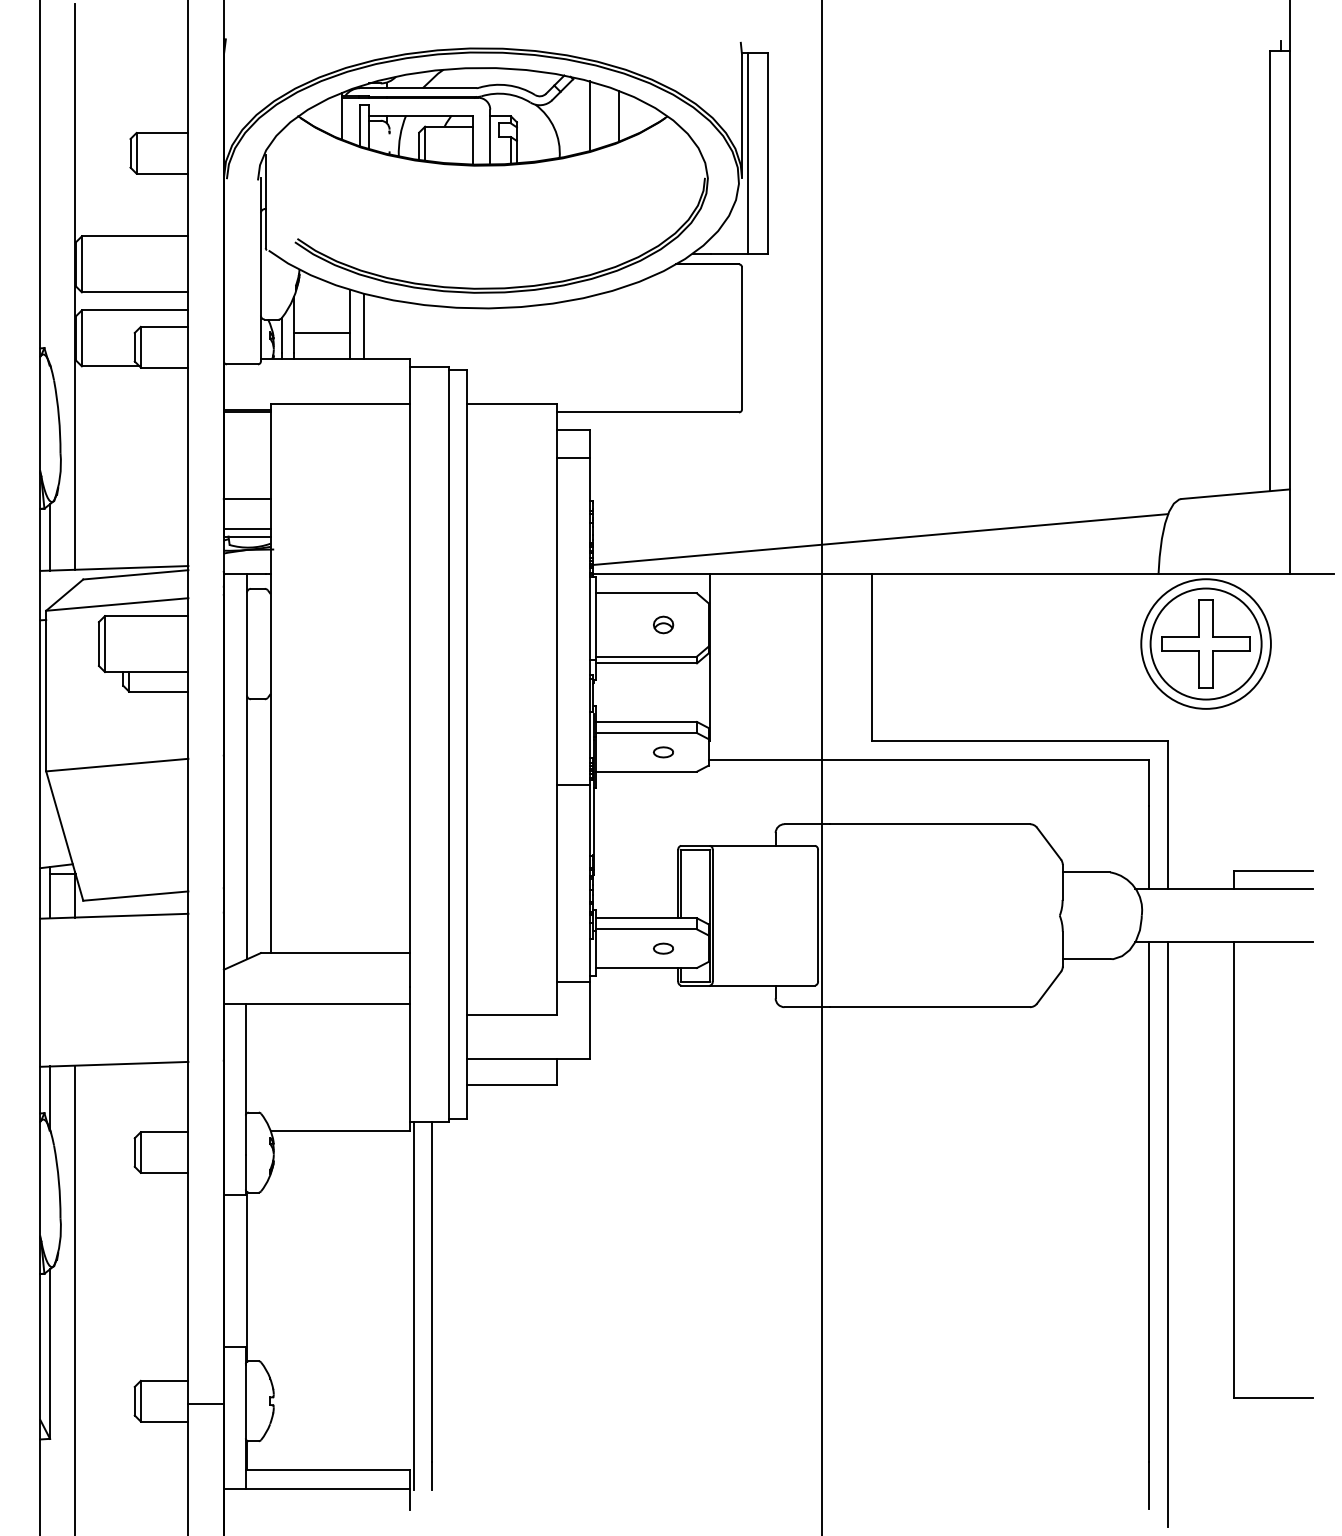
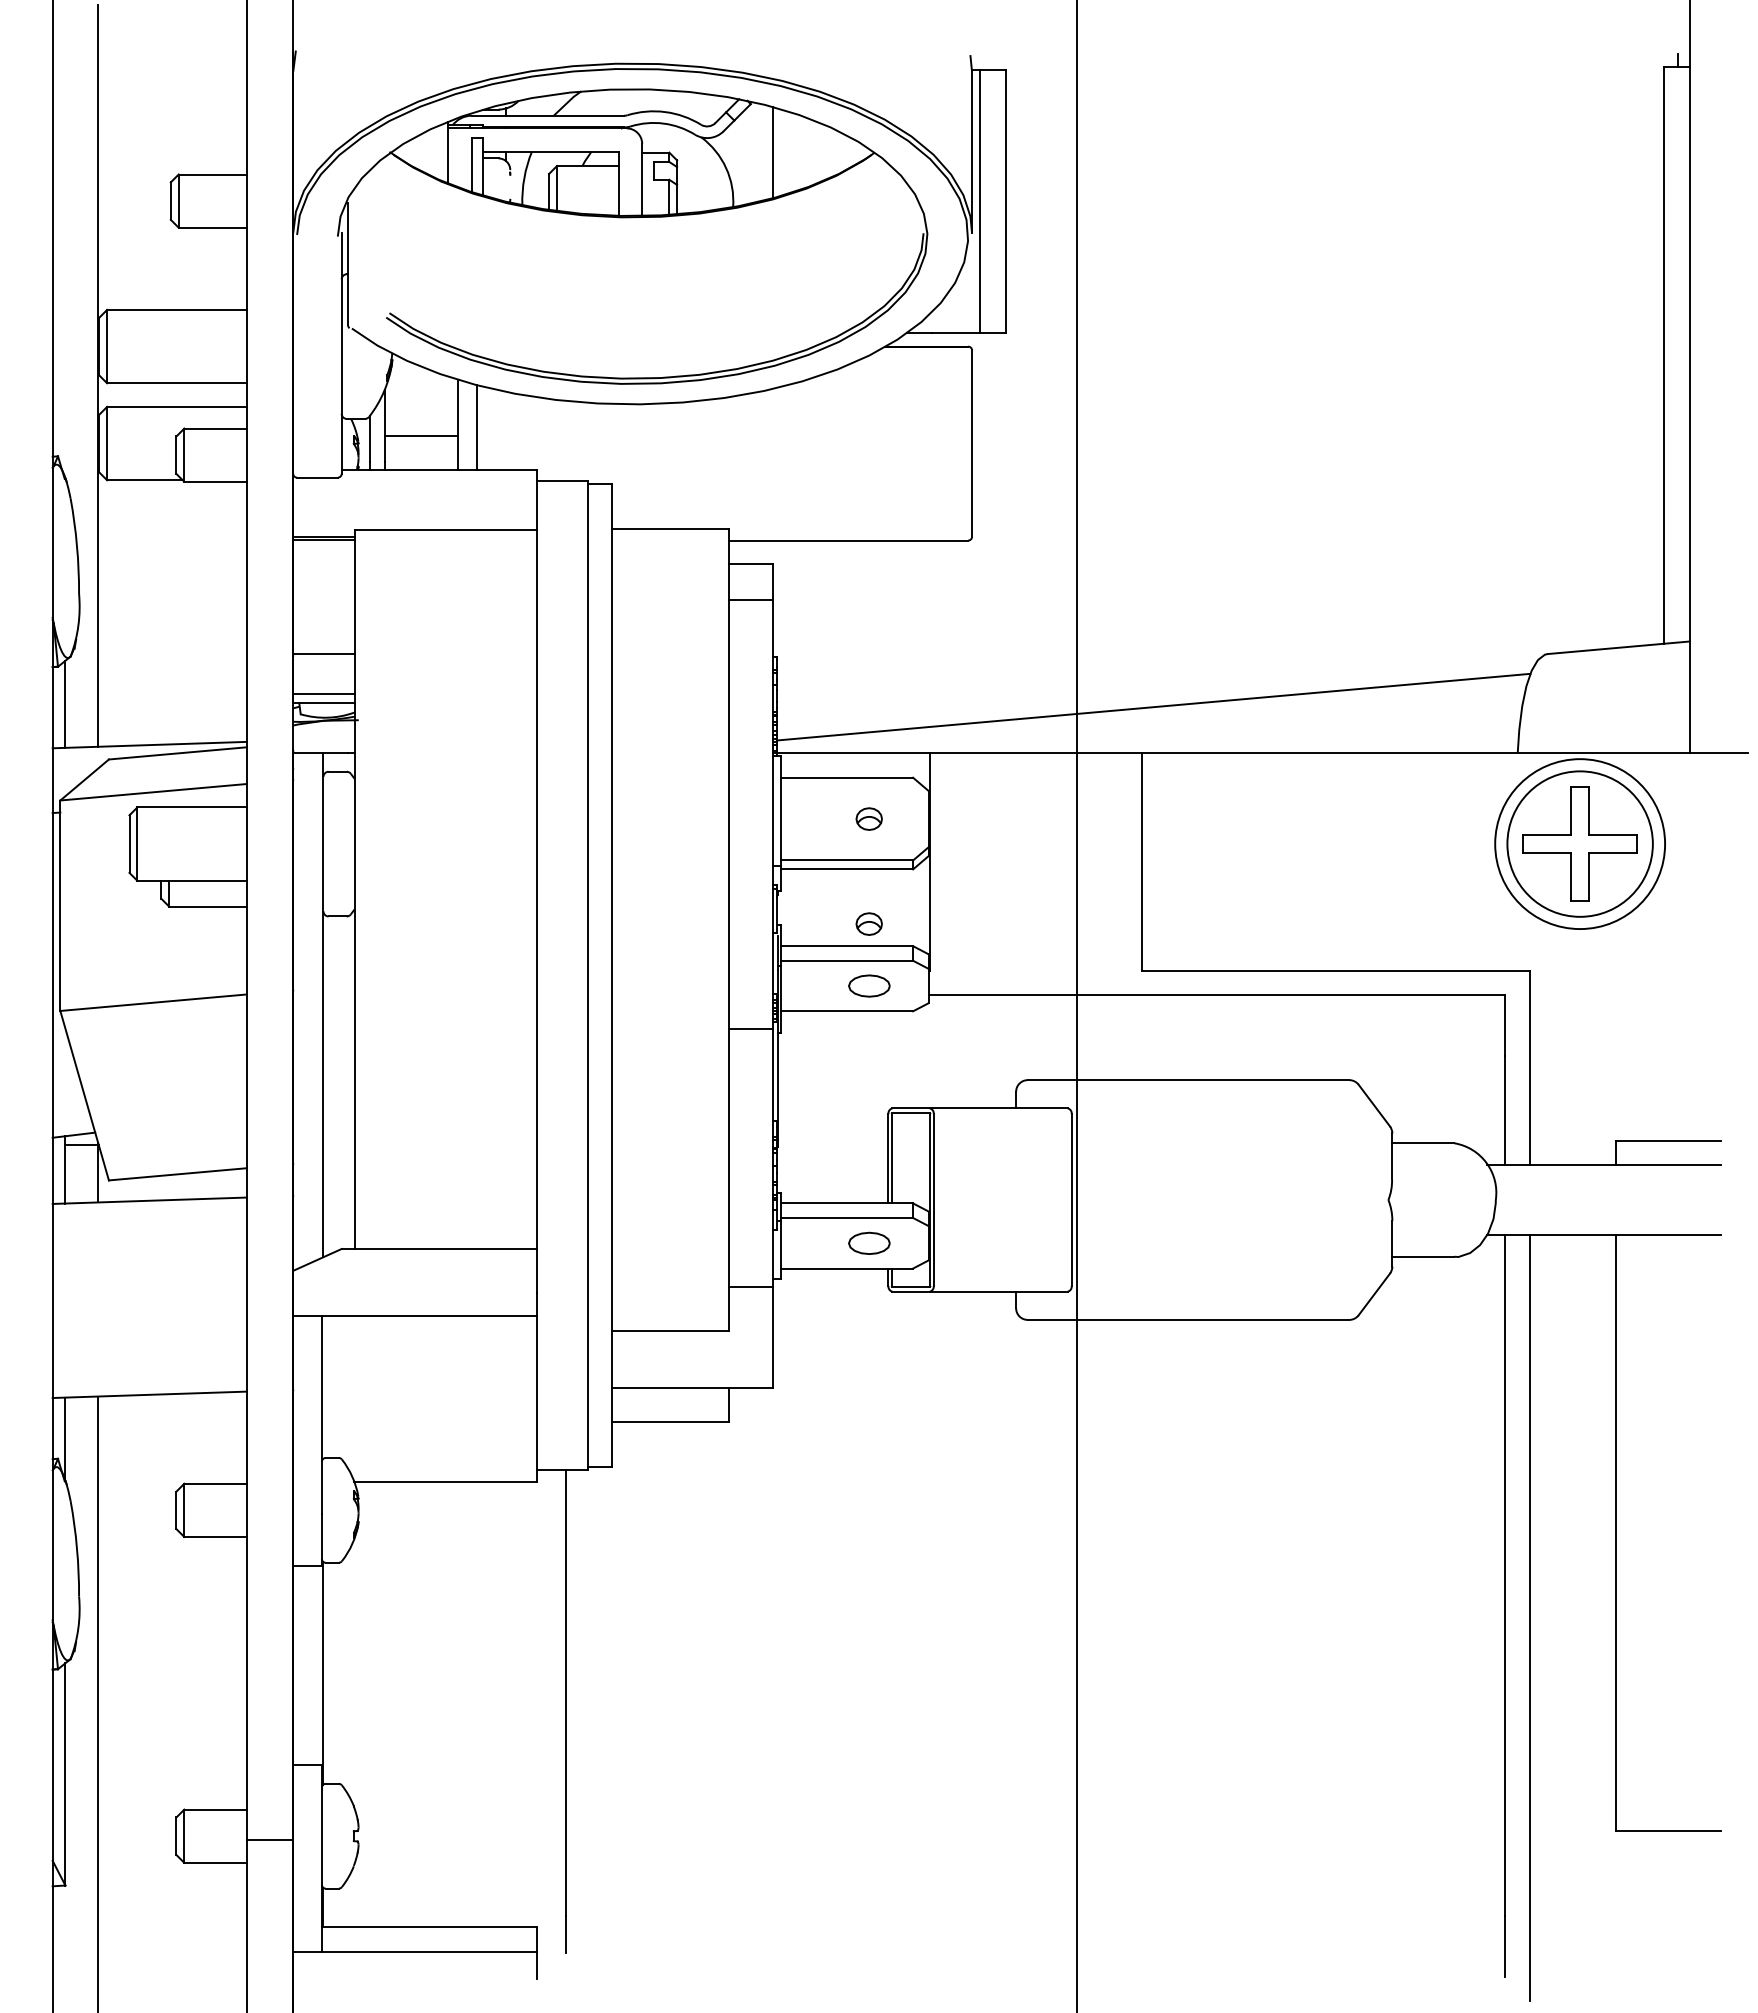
line: (619, 116) -> (811, 152), removed
part: (662, 704) -> (868, 923), added
part: (662, 751) -> (868, 985), size x1.6
part: (662, 948) -> (868, 1242), size x1.6
line: (413, 1306) -> (541, 1711), removed

